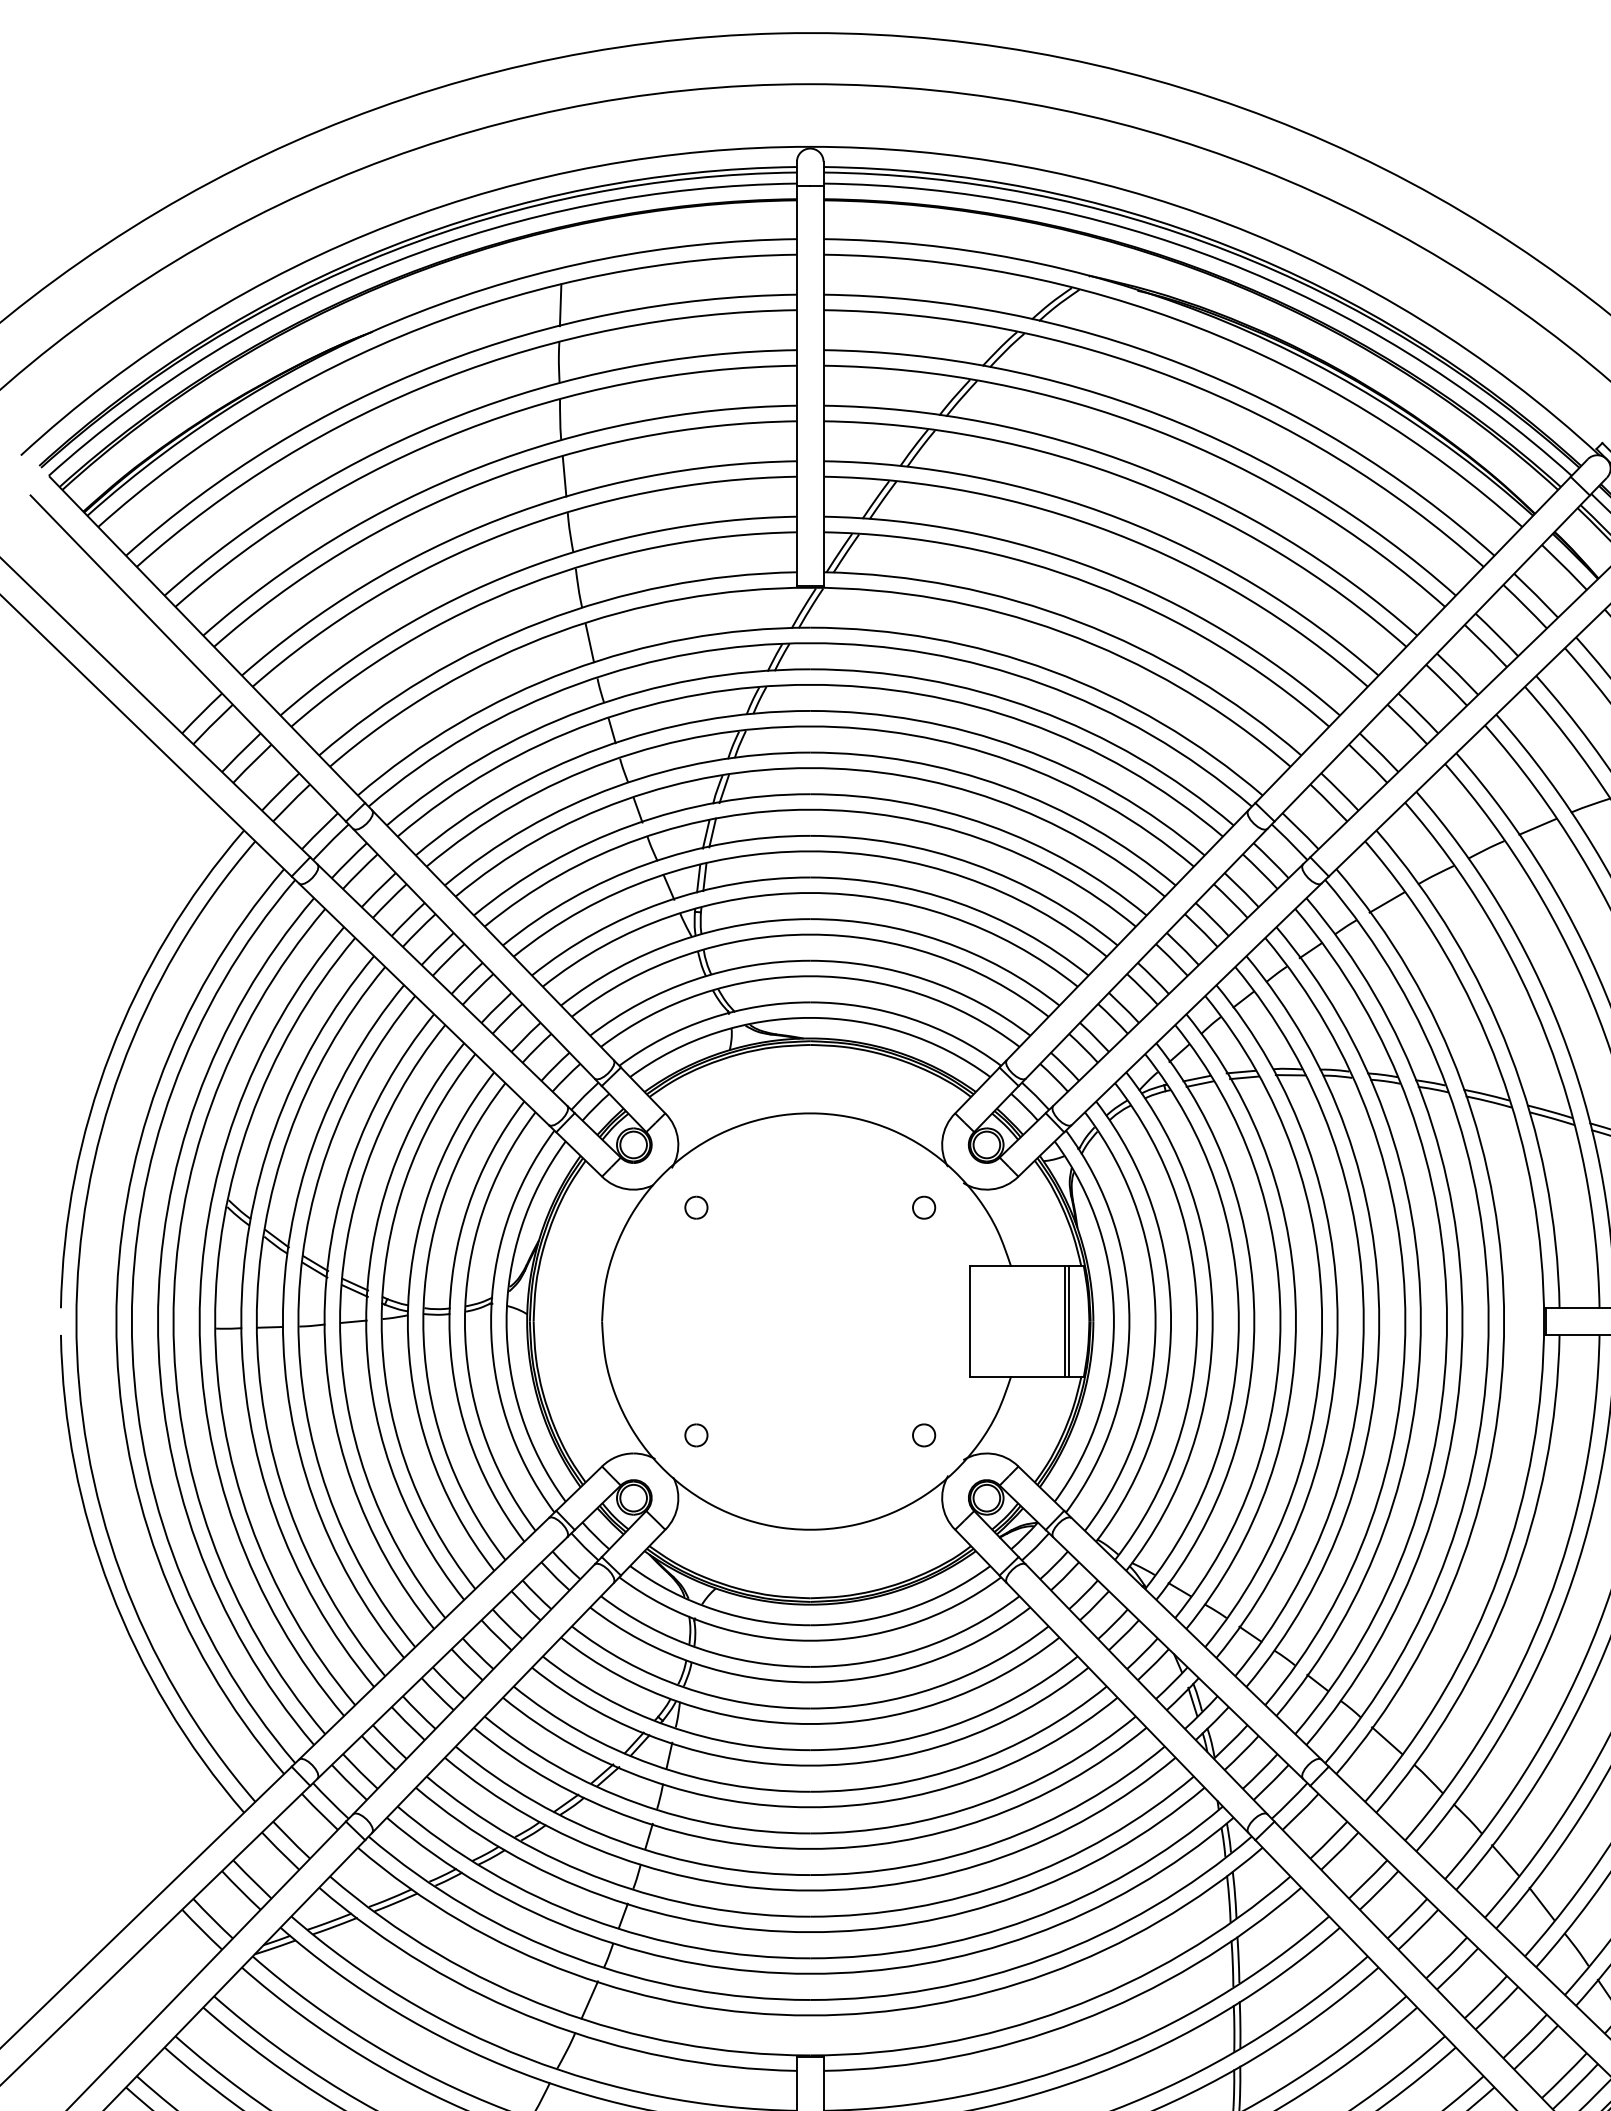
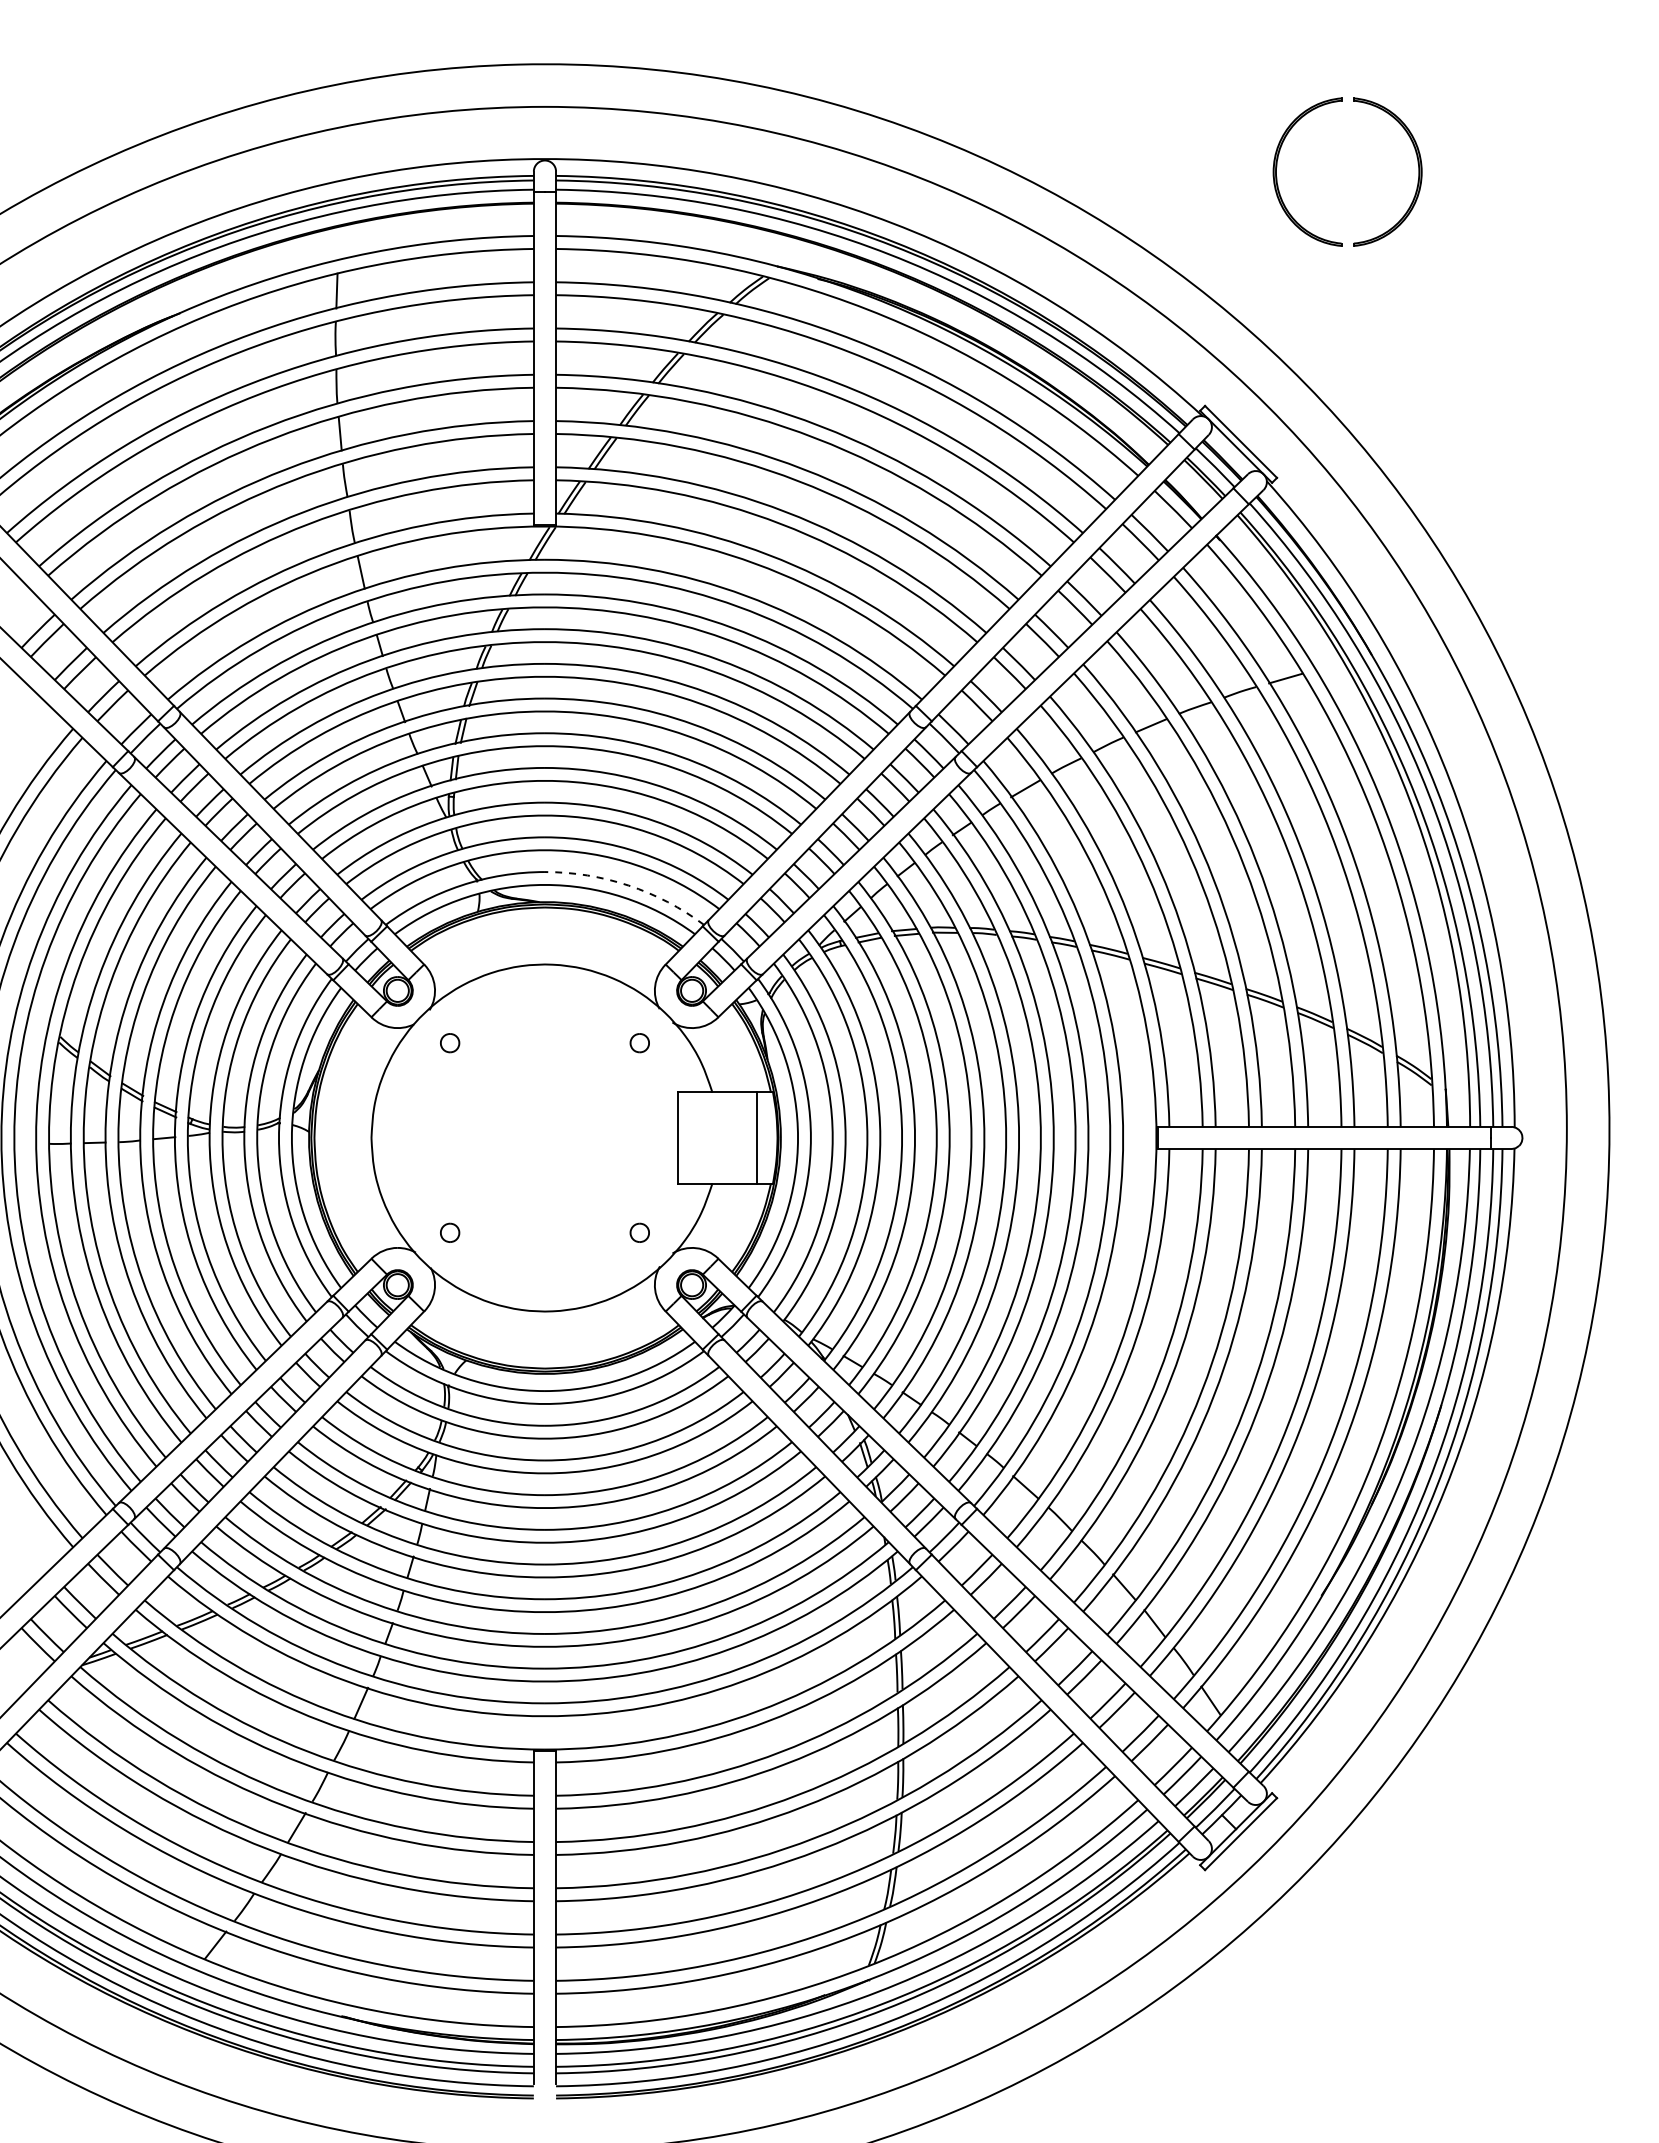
arc: (910, 1018) -> (628, 885), solid -> dashed
line: (1068, 1320) -> (760, 1137), removed

